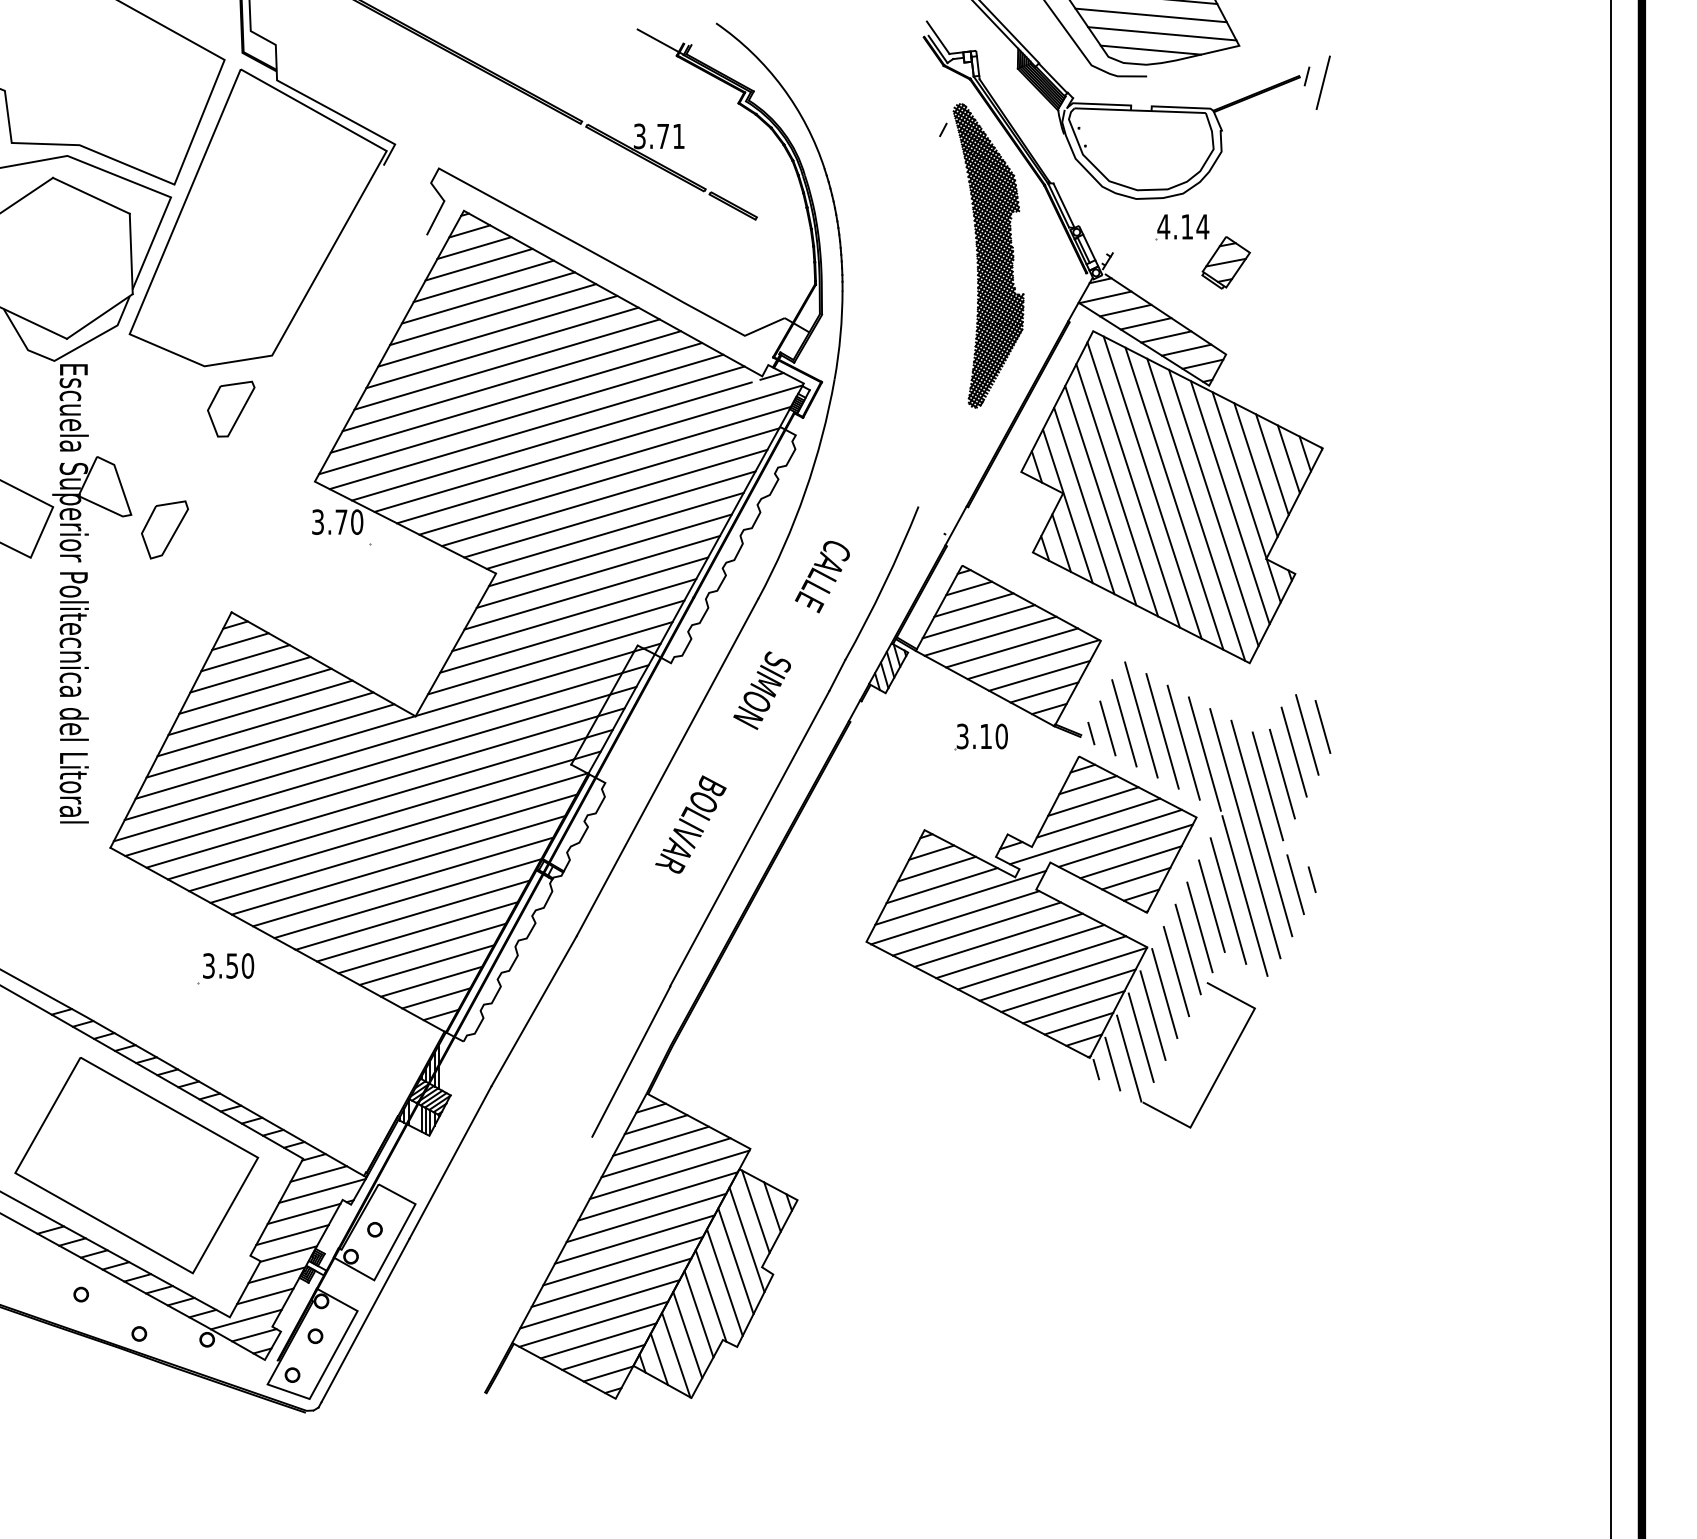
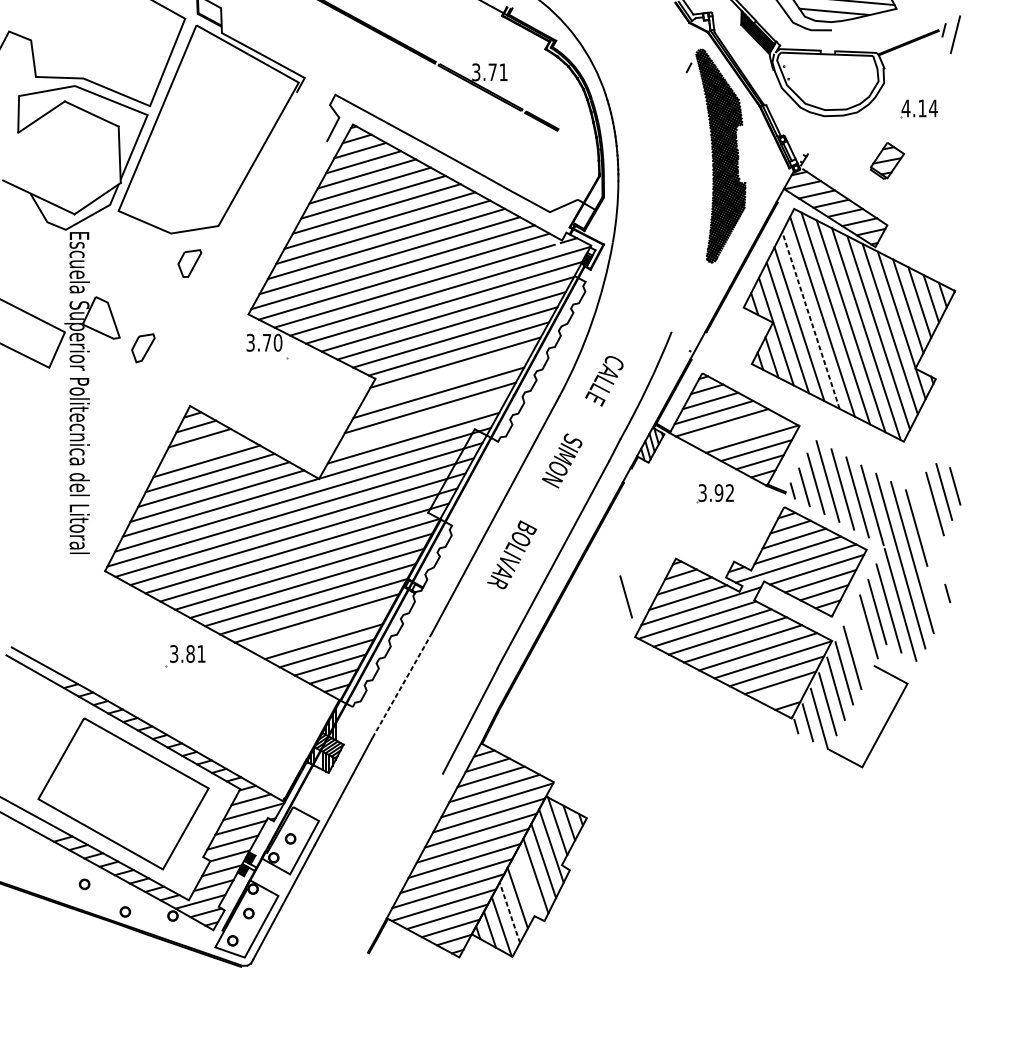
part: (1182, 227) -> (919, 108), moved
part: (231, 408) -> (190, 263), size x0.7
line: (1117, 490) -> (811, 320), solid -> dashed
part: (164, 529) -> (143, 347), size x0.7
line: (597, 571) -> (446, 377), removed
line: (562, 636) -> (422, 422), removed
line: (1012, 647) -> (737, 430), removed
line: (250, 674) -> (203, 449), removed
text: (993, 736) -> (724, 493), 3.10 -> 3.92
line: (1282, 773) -> (926, 519), removed
line: (1295, 884) -> (626, 596), moved
line: (417, 931) -> (320, 629), removed
line: (1187, 949) -> (860, 642), removed
text: (240, 965) -> (196, 653), 3.50 -> 3.81
line: (533, 1011) -> (401, 685), solid -> dashed
line: (1078, 1023) -> (783, 694), removed
line: (710, 1295) -> (525, 885), removed
line: (687, 1335) -> (509, 913), solid -> dashed

